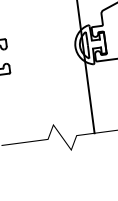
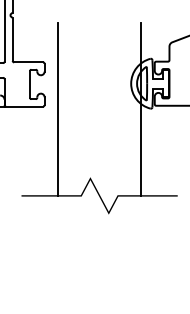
line: (20, 74) -> (57, 109), added

